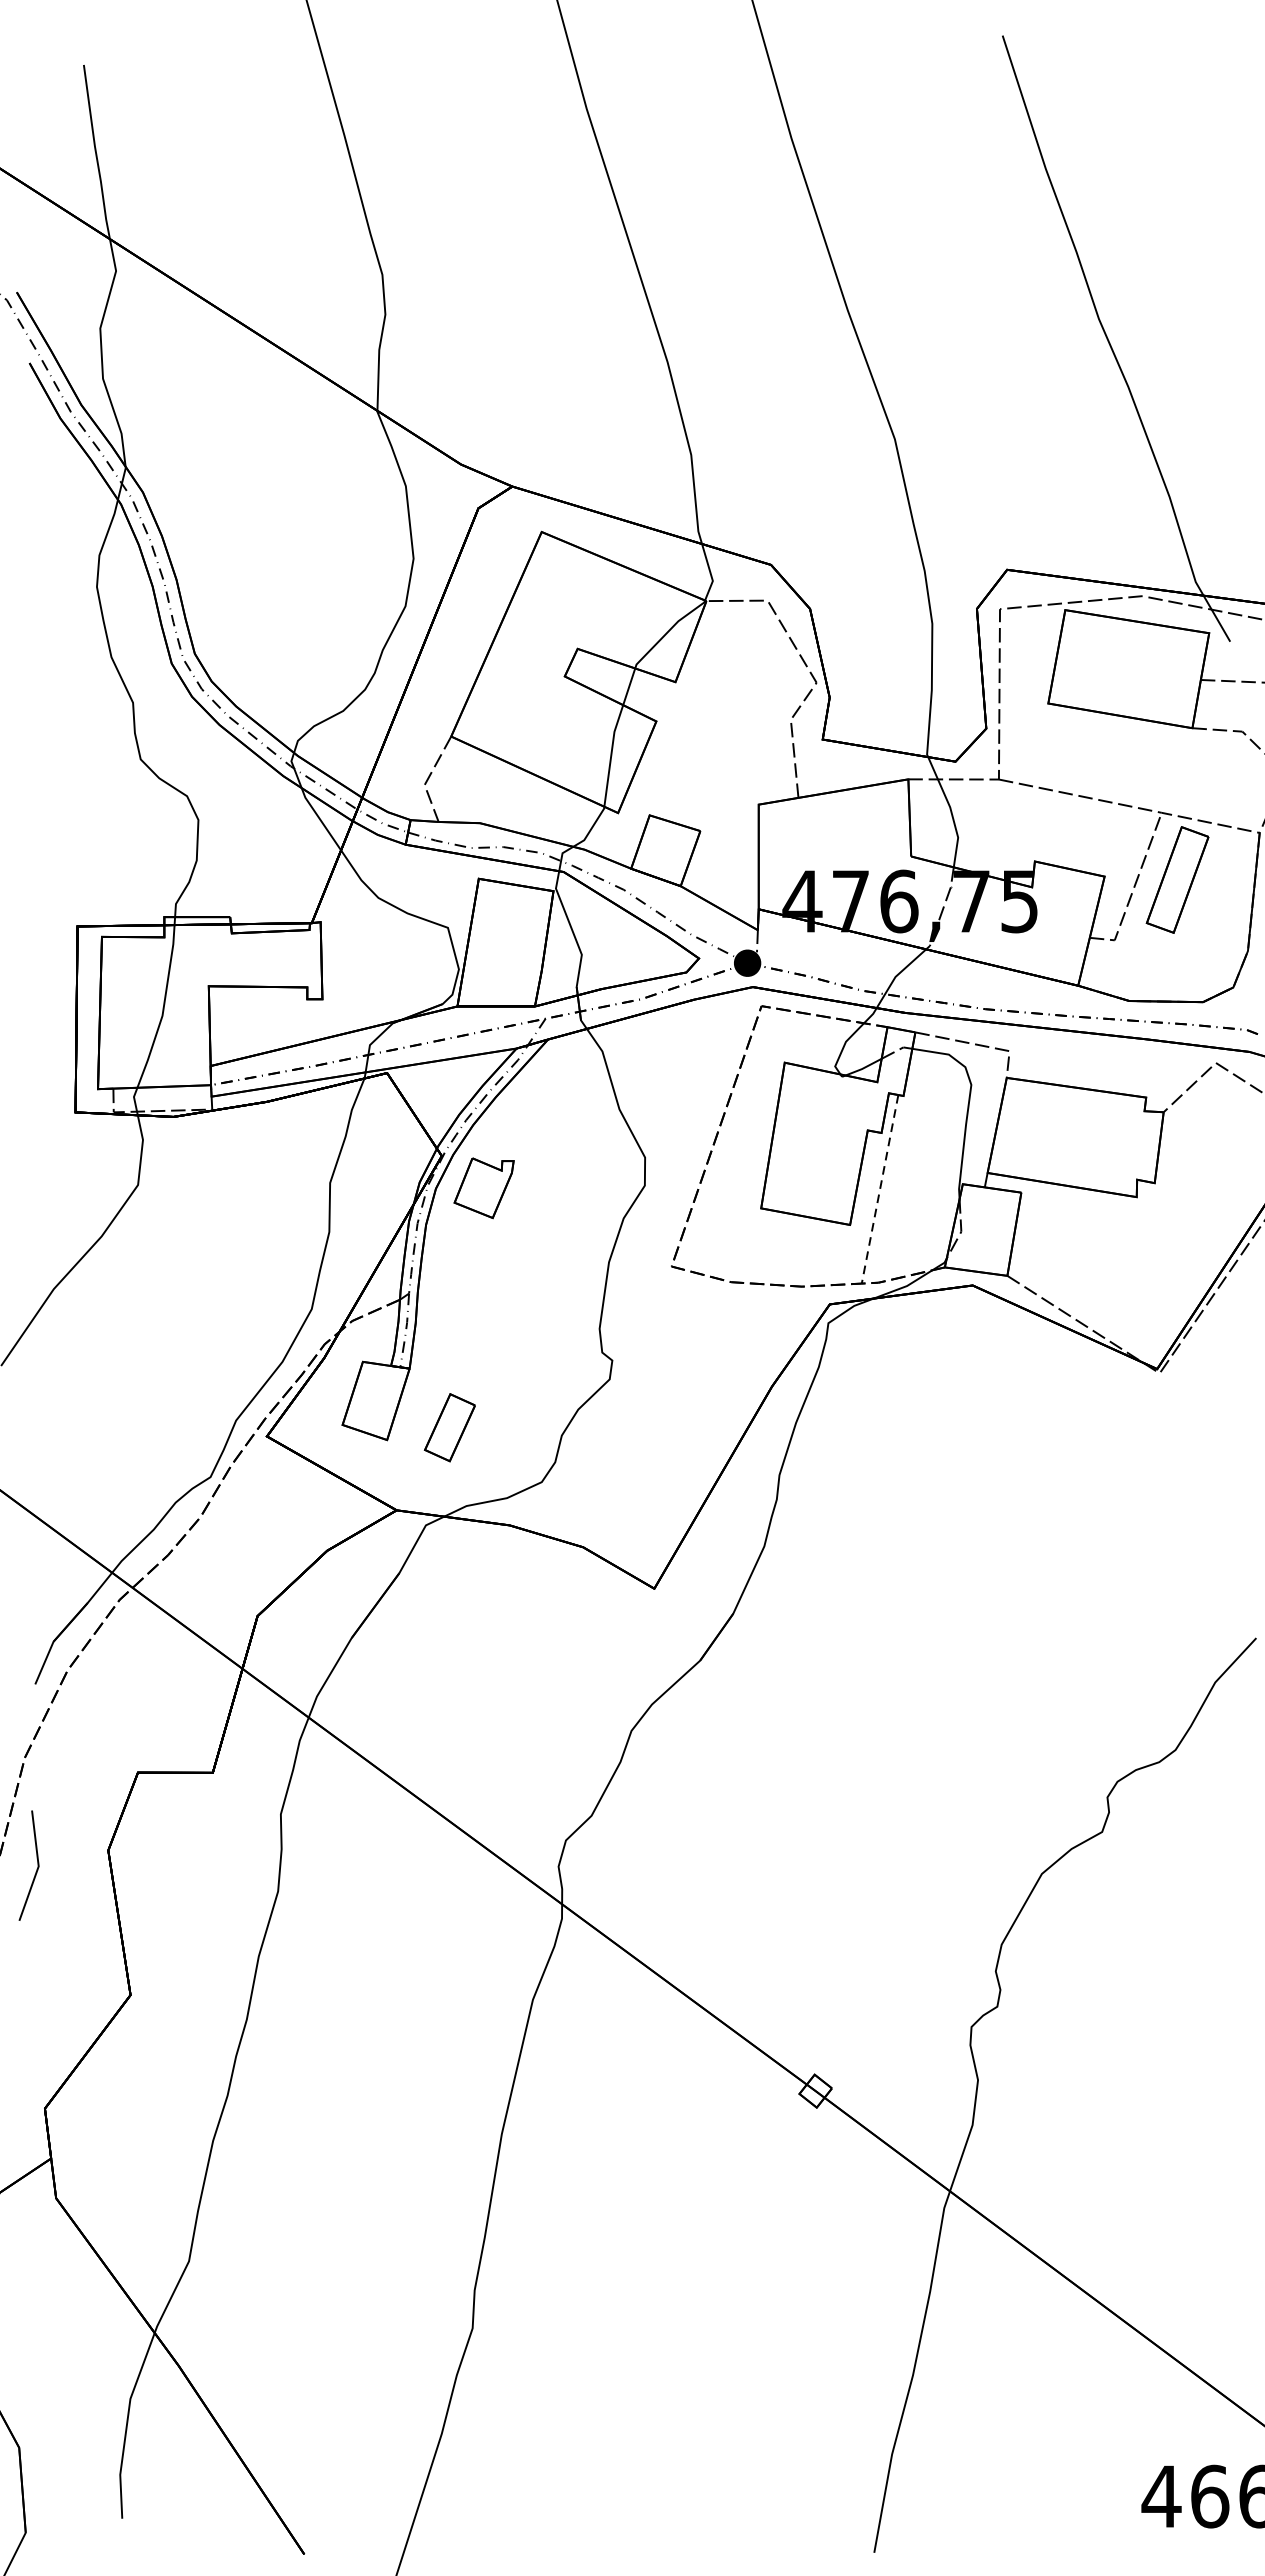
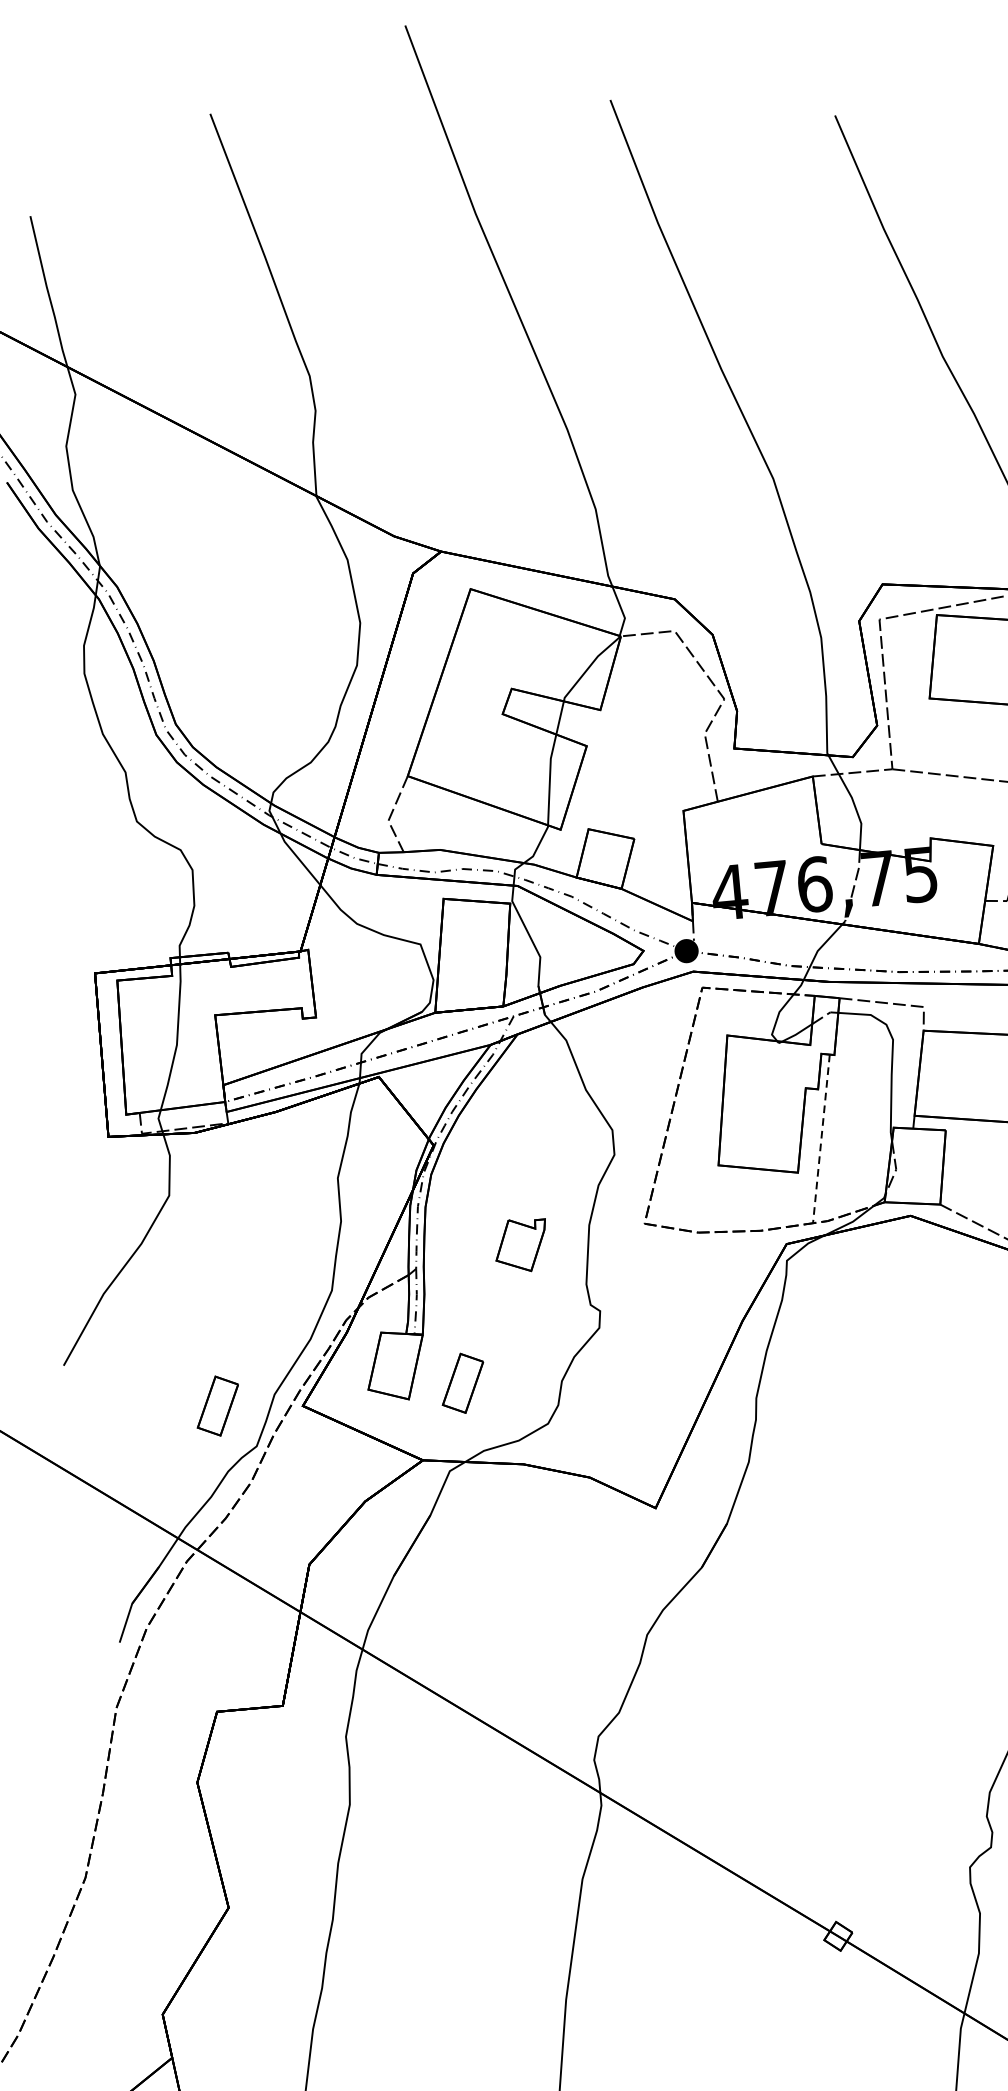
part: (483, 1188) -> (520, 1245), moved
part: (170, 1427) -> (217, 1405), added
line: (36, 1869) -> (135, 1805), removed

